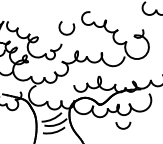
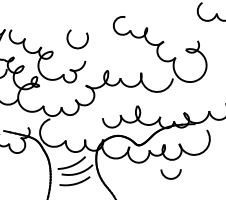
arc: (64, 33) -> (74, 46), moved

